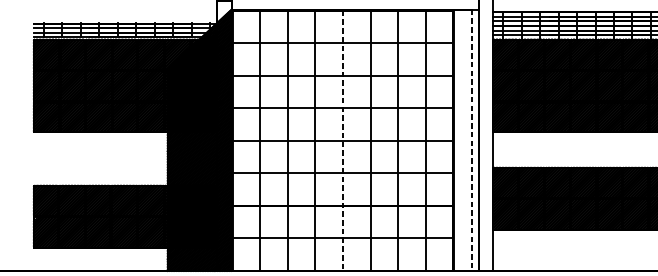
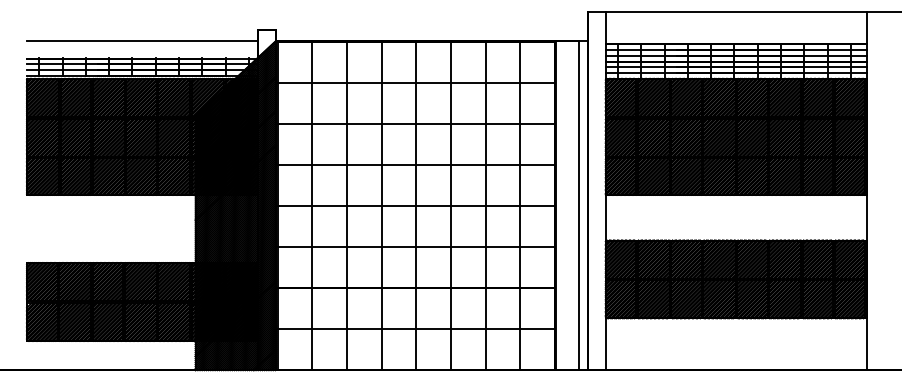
line: (125, 9) -> (142, 40), added
line: (343, 140) -> (416, 206), dashed -> solid
line: (471, 140) -> (578, 205), dashed -> solid

